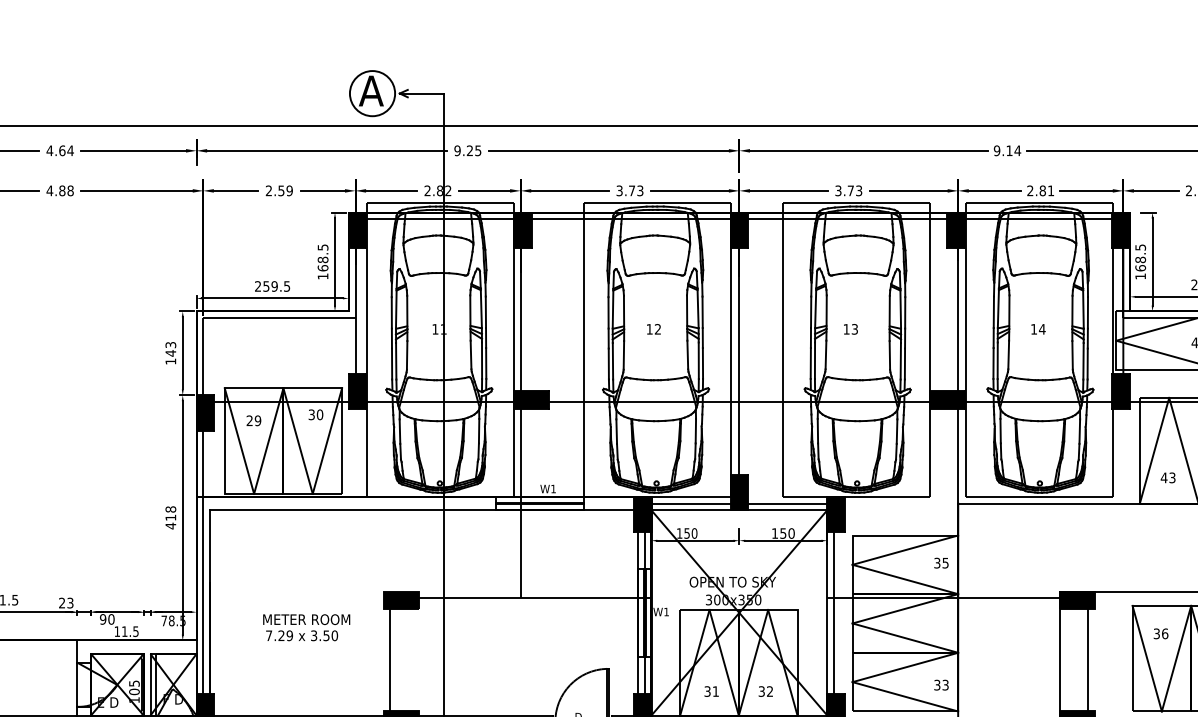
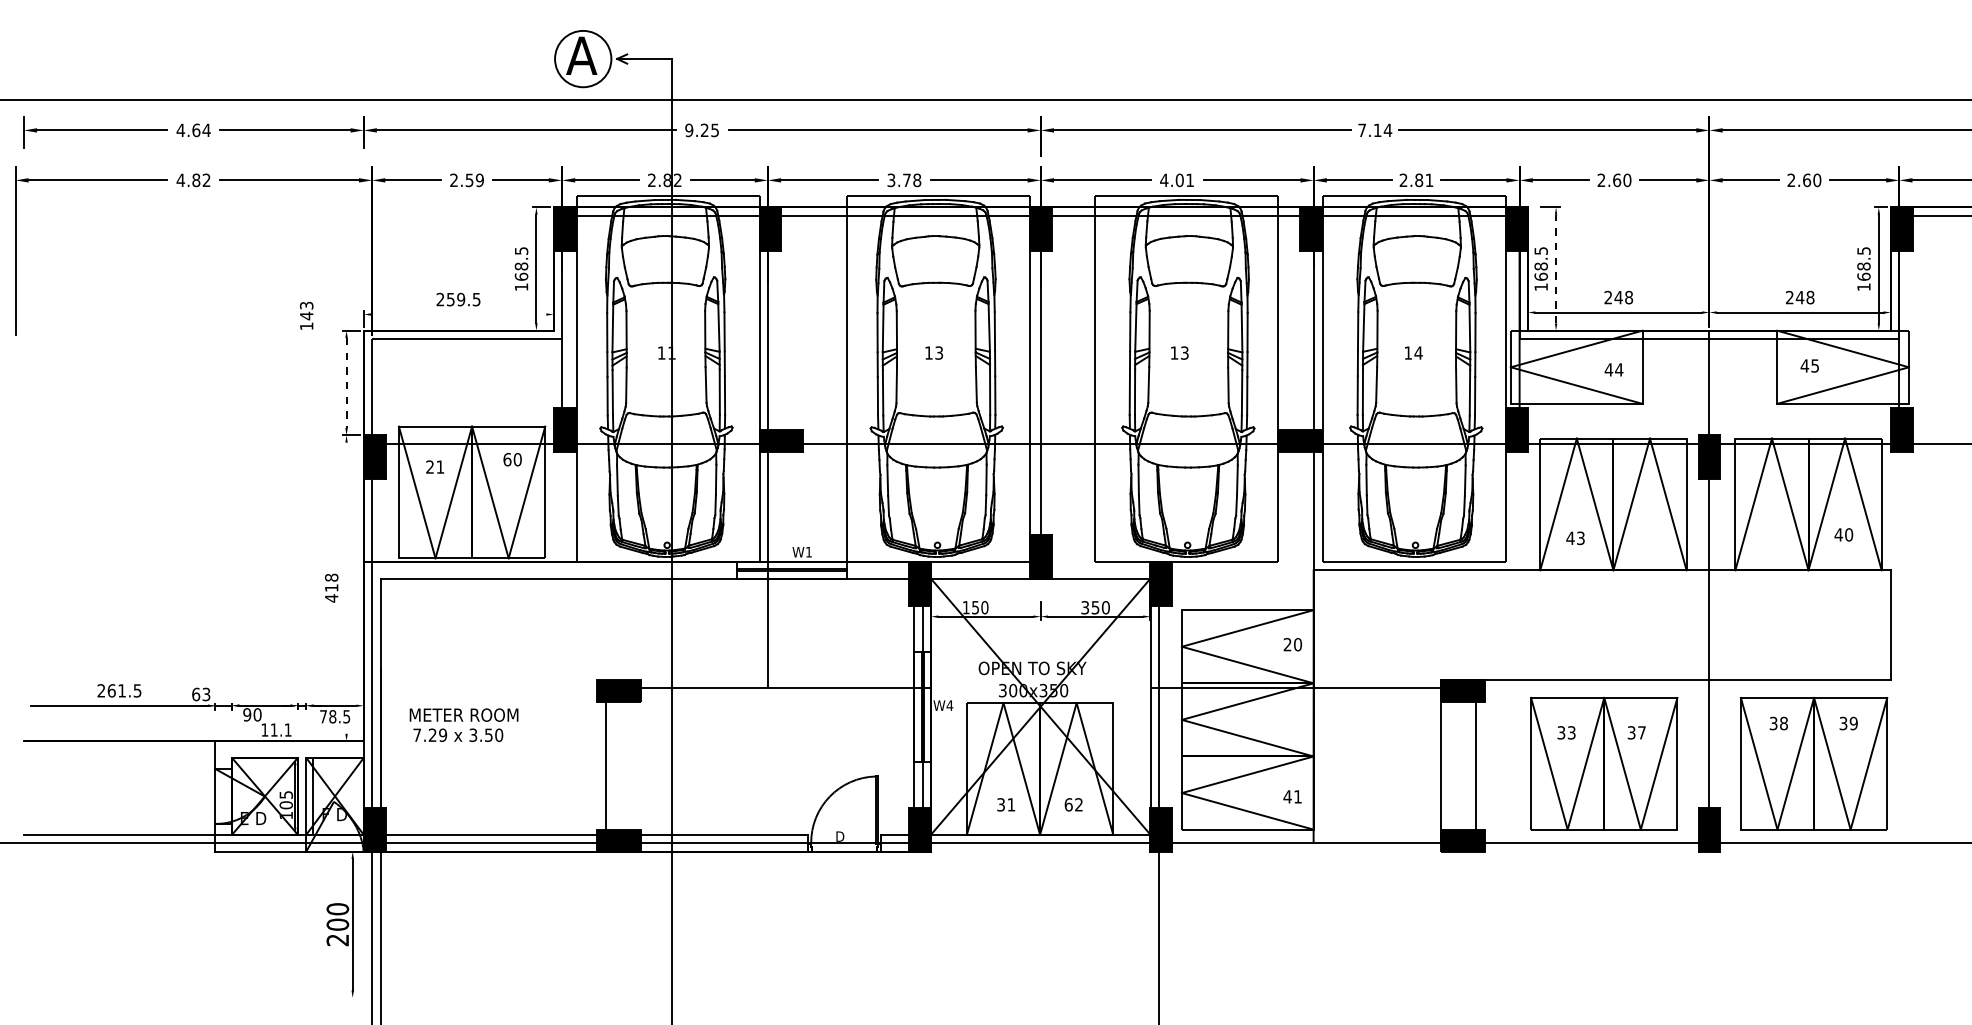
text: (997, 150) -> (1362, 130), 9.14 -> 7.14
text: (70, 190) -> (206, 180), 4.88 -> 4.82
text: (640, 190) -> (917, 180), 3.73 -> 3.78
text: (848, 190) -> (1176, 180), 3.73 -> 4.01
line: (1152, 261) -> (1556, 268), solid -> dashed
line: (272, 298) -> (458, 314), removed
text: (658, 329) -> (939, 353), 12 -> 13
text: (170, 352) -> (306, 315), moved
line: (182, 353) -> (346, 383), solid -> dashed
text: (311, 414) -> (507, 459), 30 -> 60
text: (258, 420) -> (440, 466), 29 -> 21
line: (739, 503) -> (1040, 570), removed
line: (182, 517) -> (346, 587), removed
text: (775, 533) -> (1085, 607), 150 -> 350
text: (941, 563) -> (1292, 644), 35 -> 20
text: (62, 603) -> (196, 694), 23 -> 63
text: (666, 611) -> (949, 705), W1 -> W4
text: (306, 627) -> (463, 724), moved
text: (135, 631) -> (287, 729), 11.5 -> 11.1
text: (1164, 633) -> (1571, 732), 36 -> 33
text: (941, 684) -> (1292, 796), 33 -> 41
text: (761, 691) -> (1068, 804), 32 -> 62

